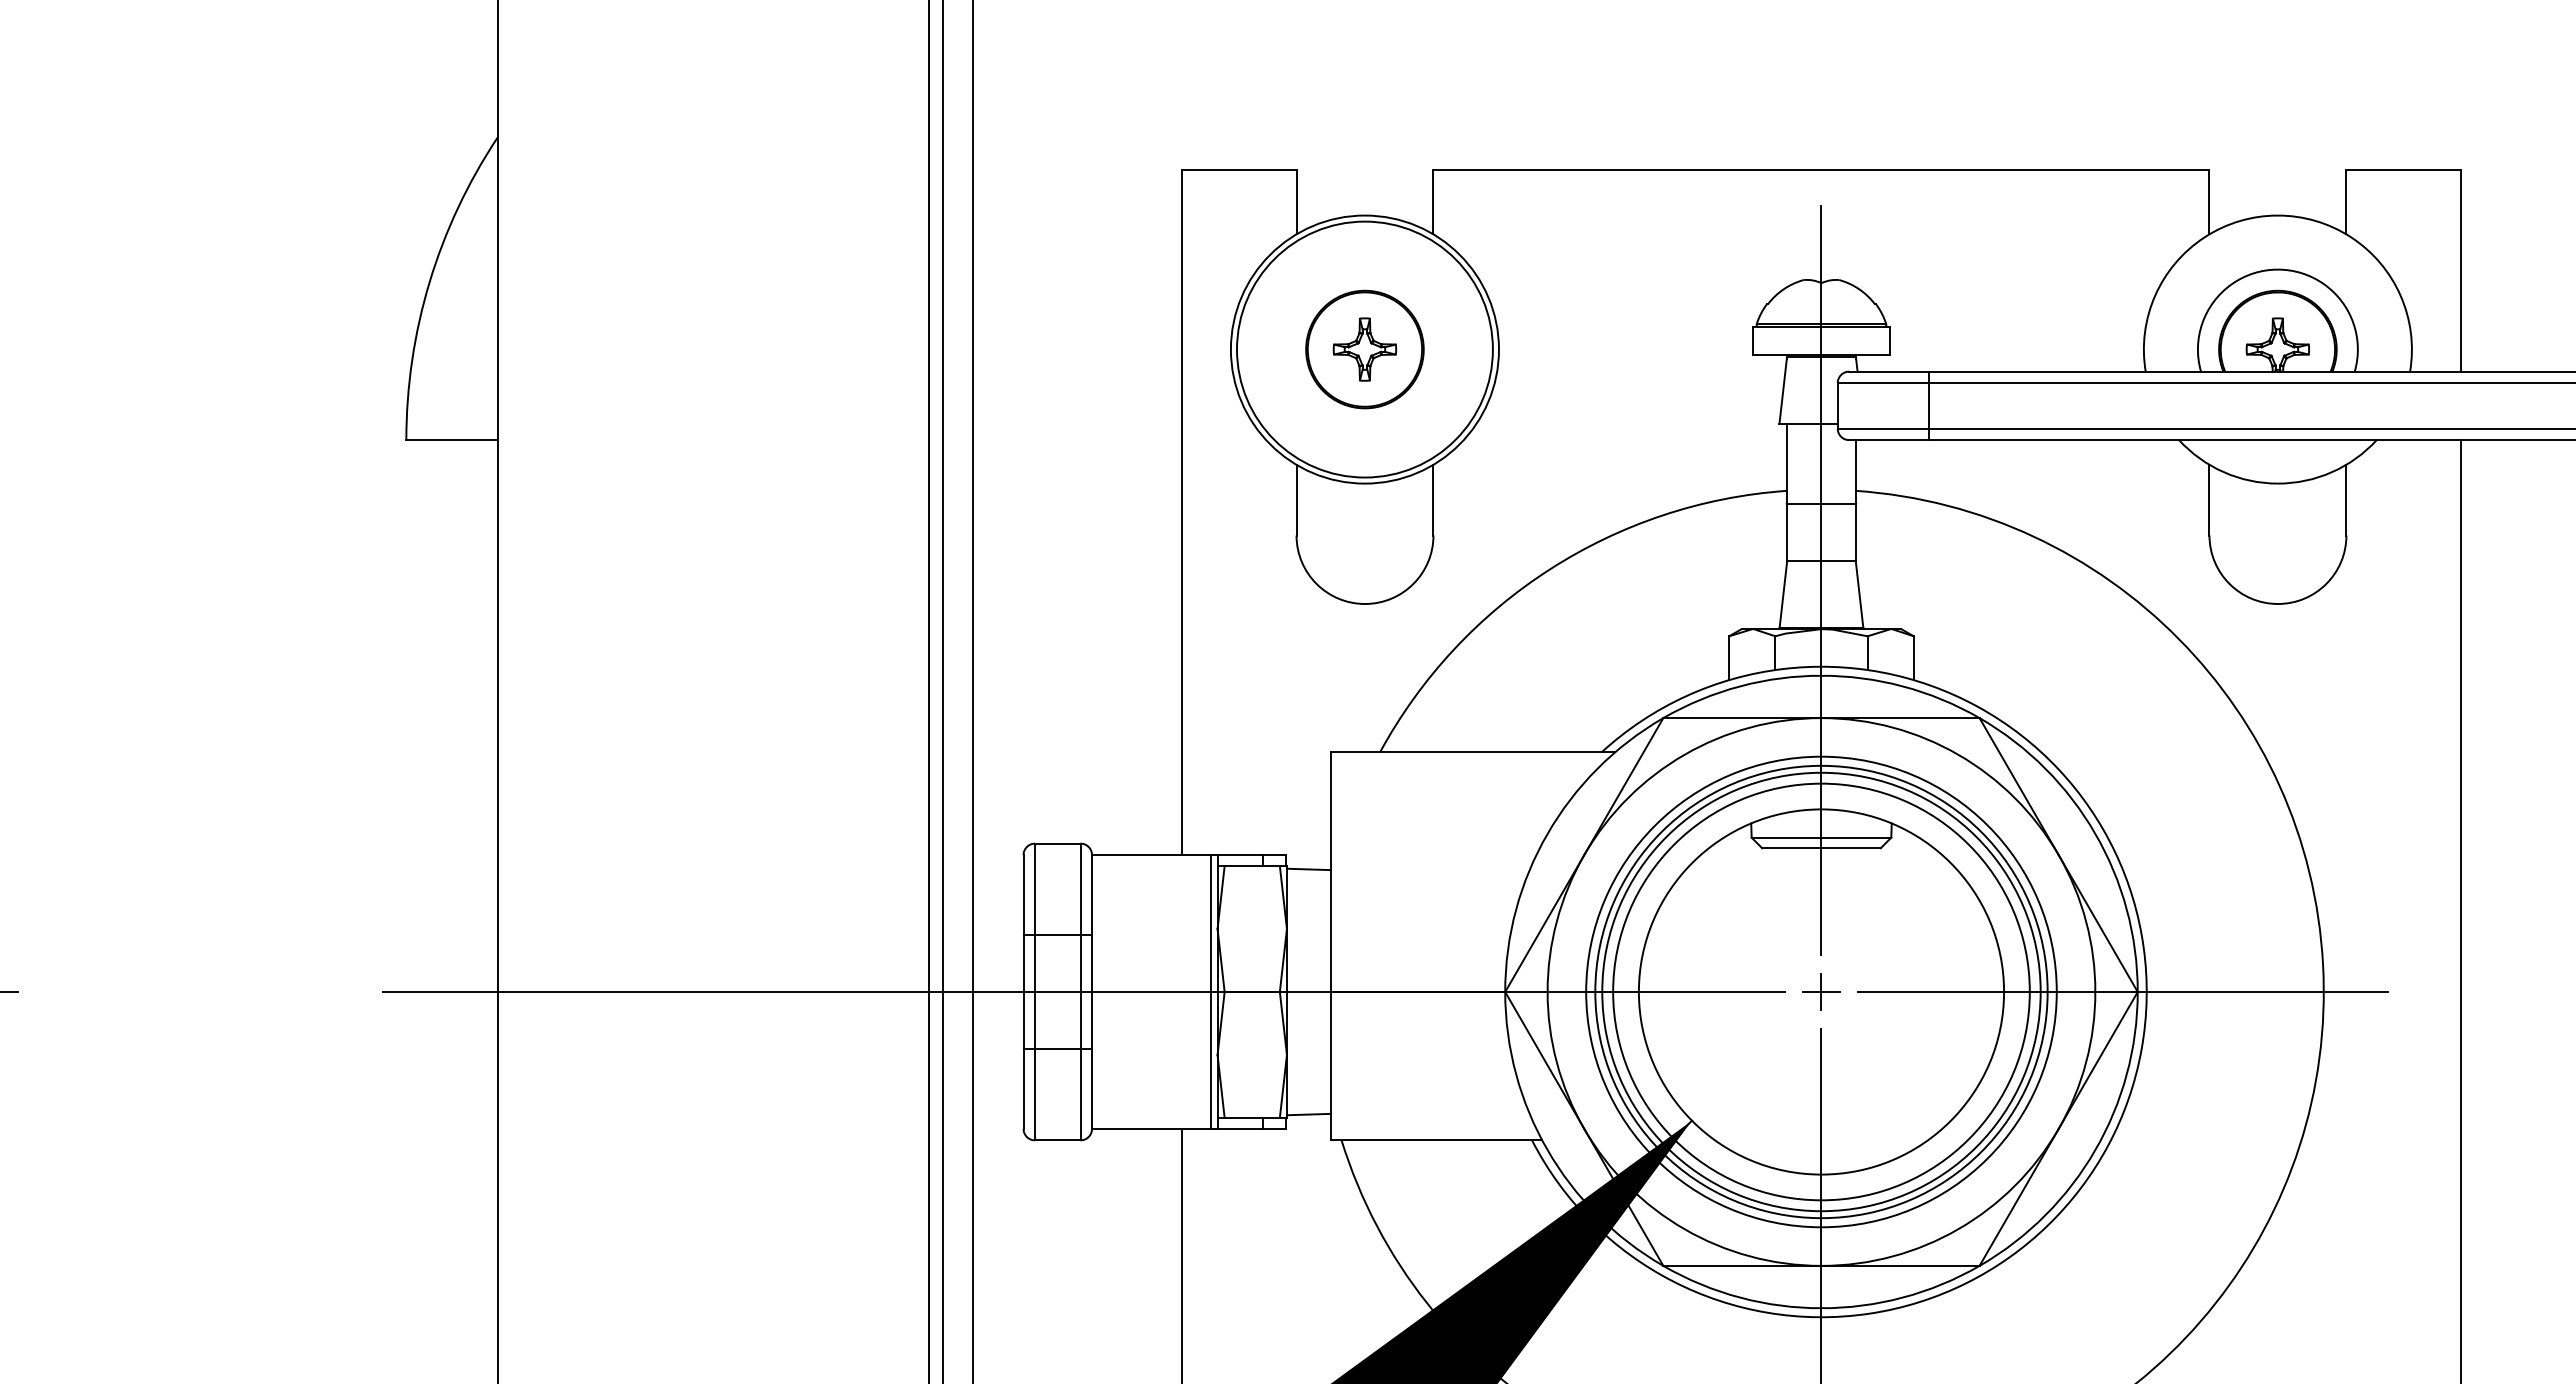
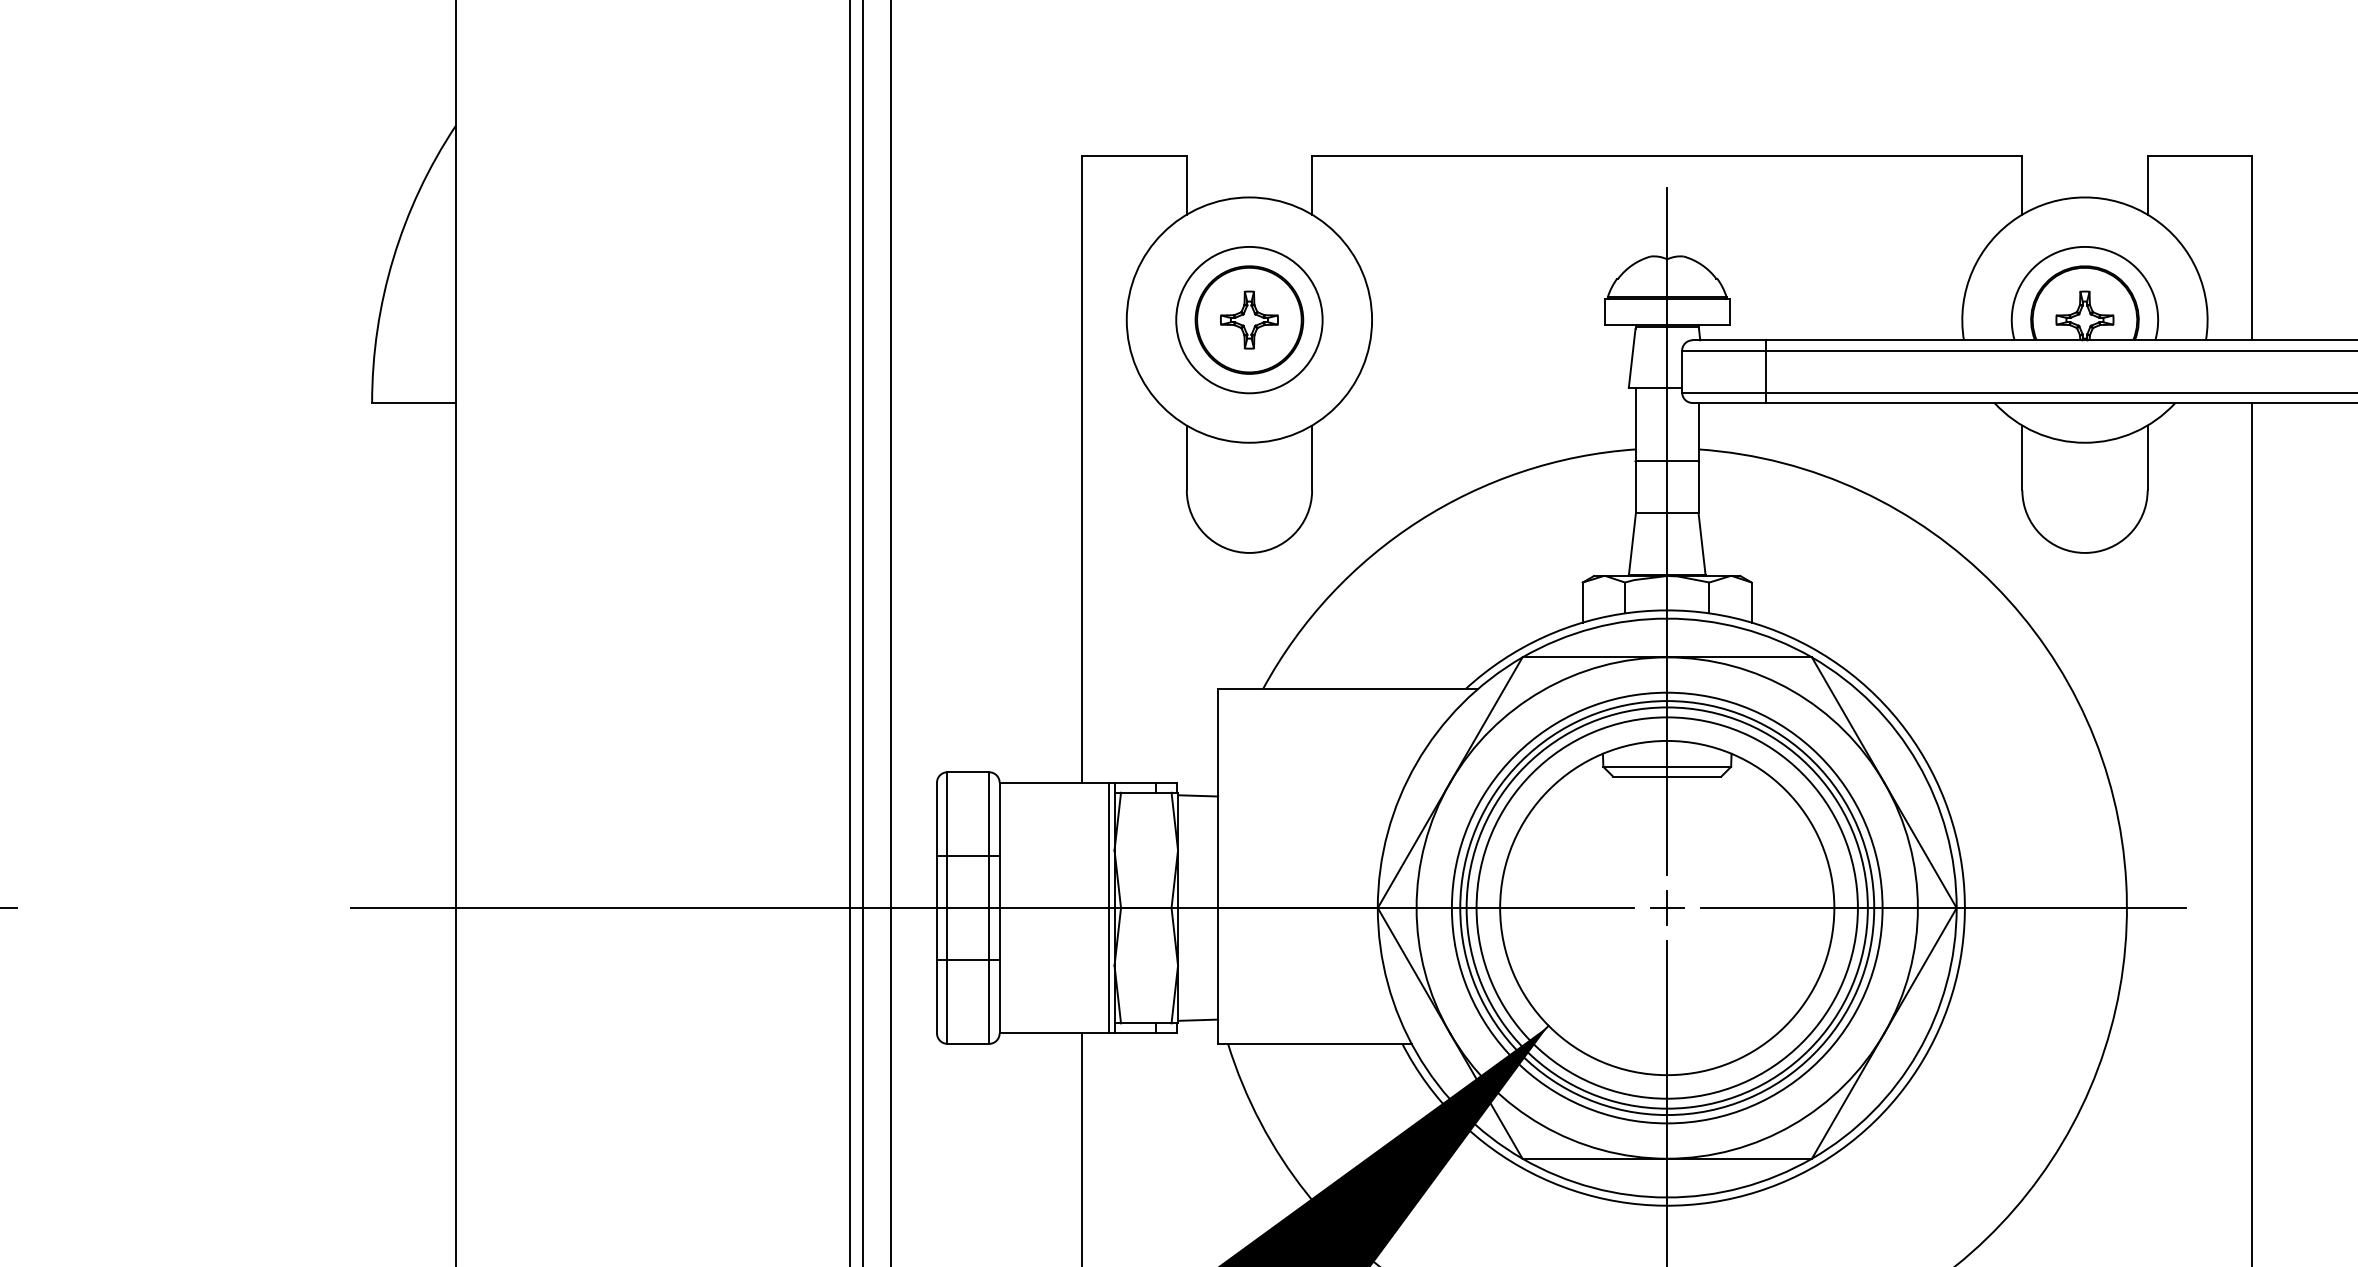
circle: (1364, 349) -> (1249, 320), size x0.62

